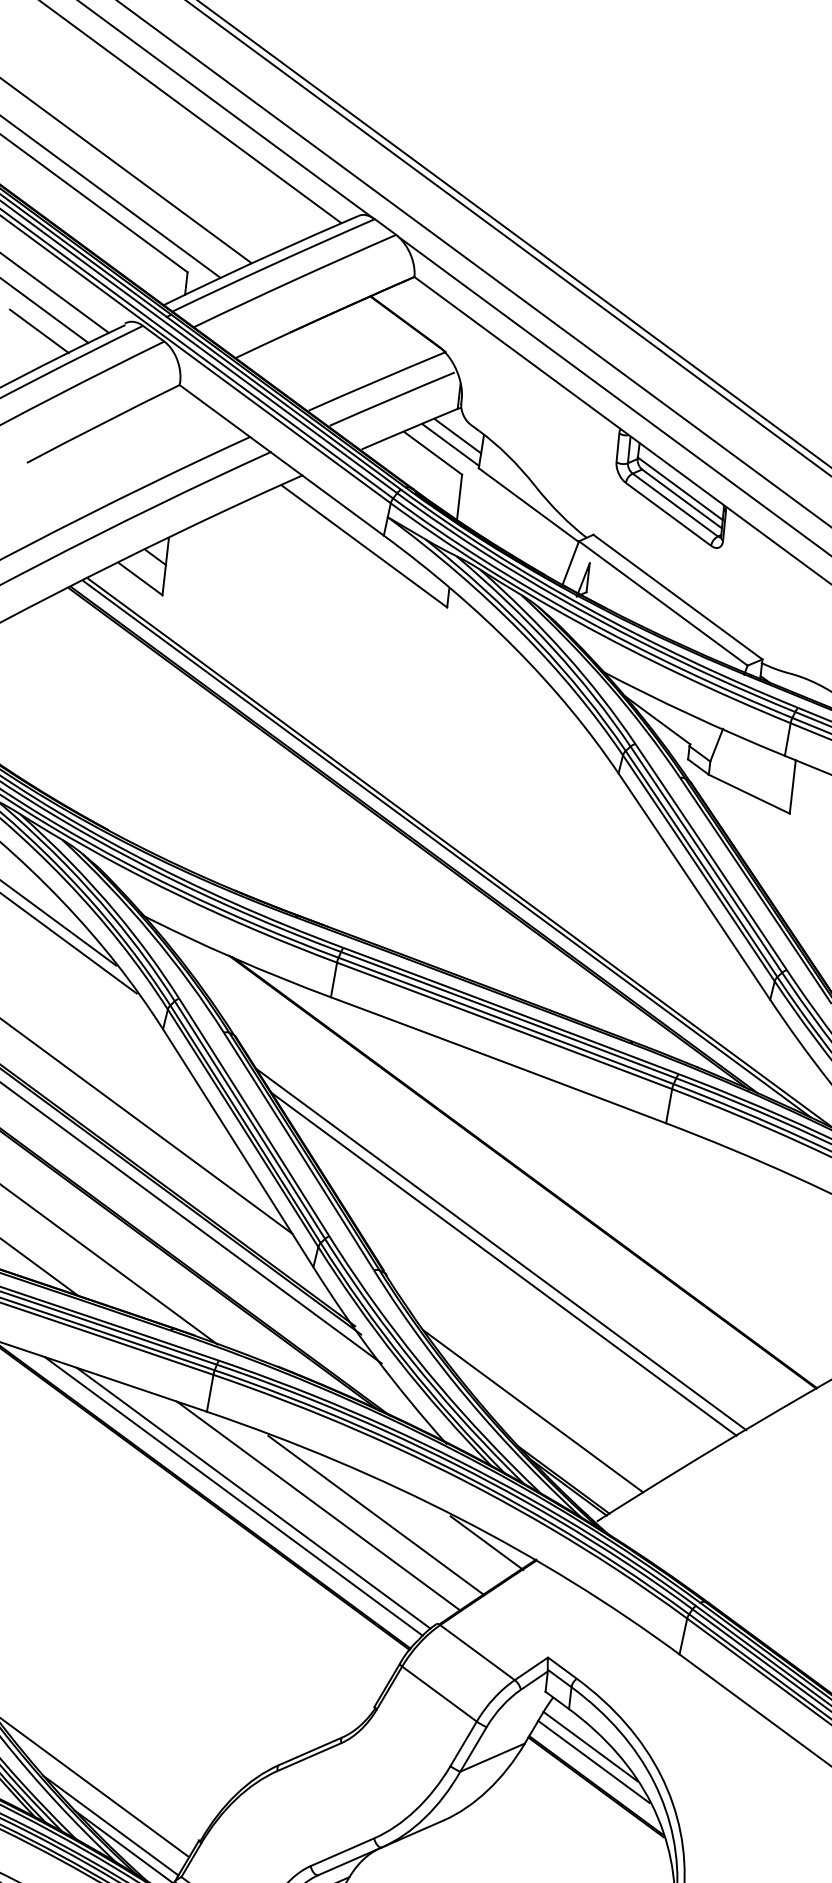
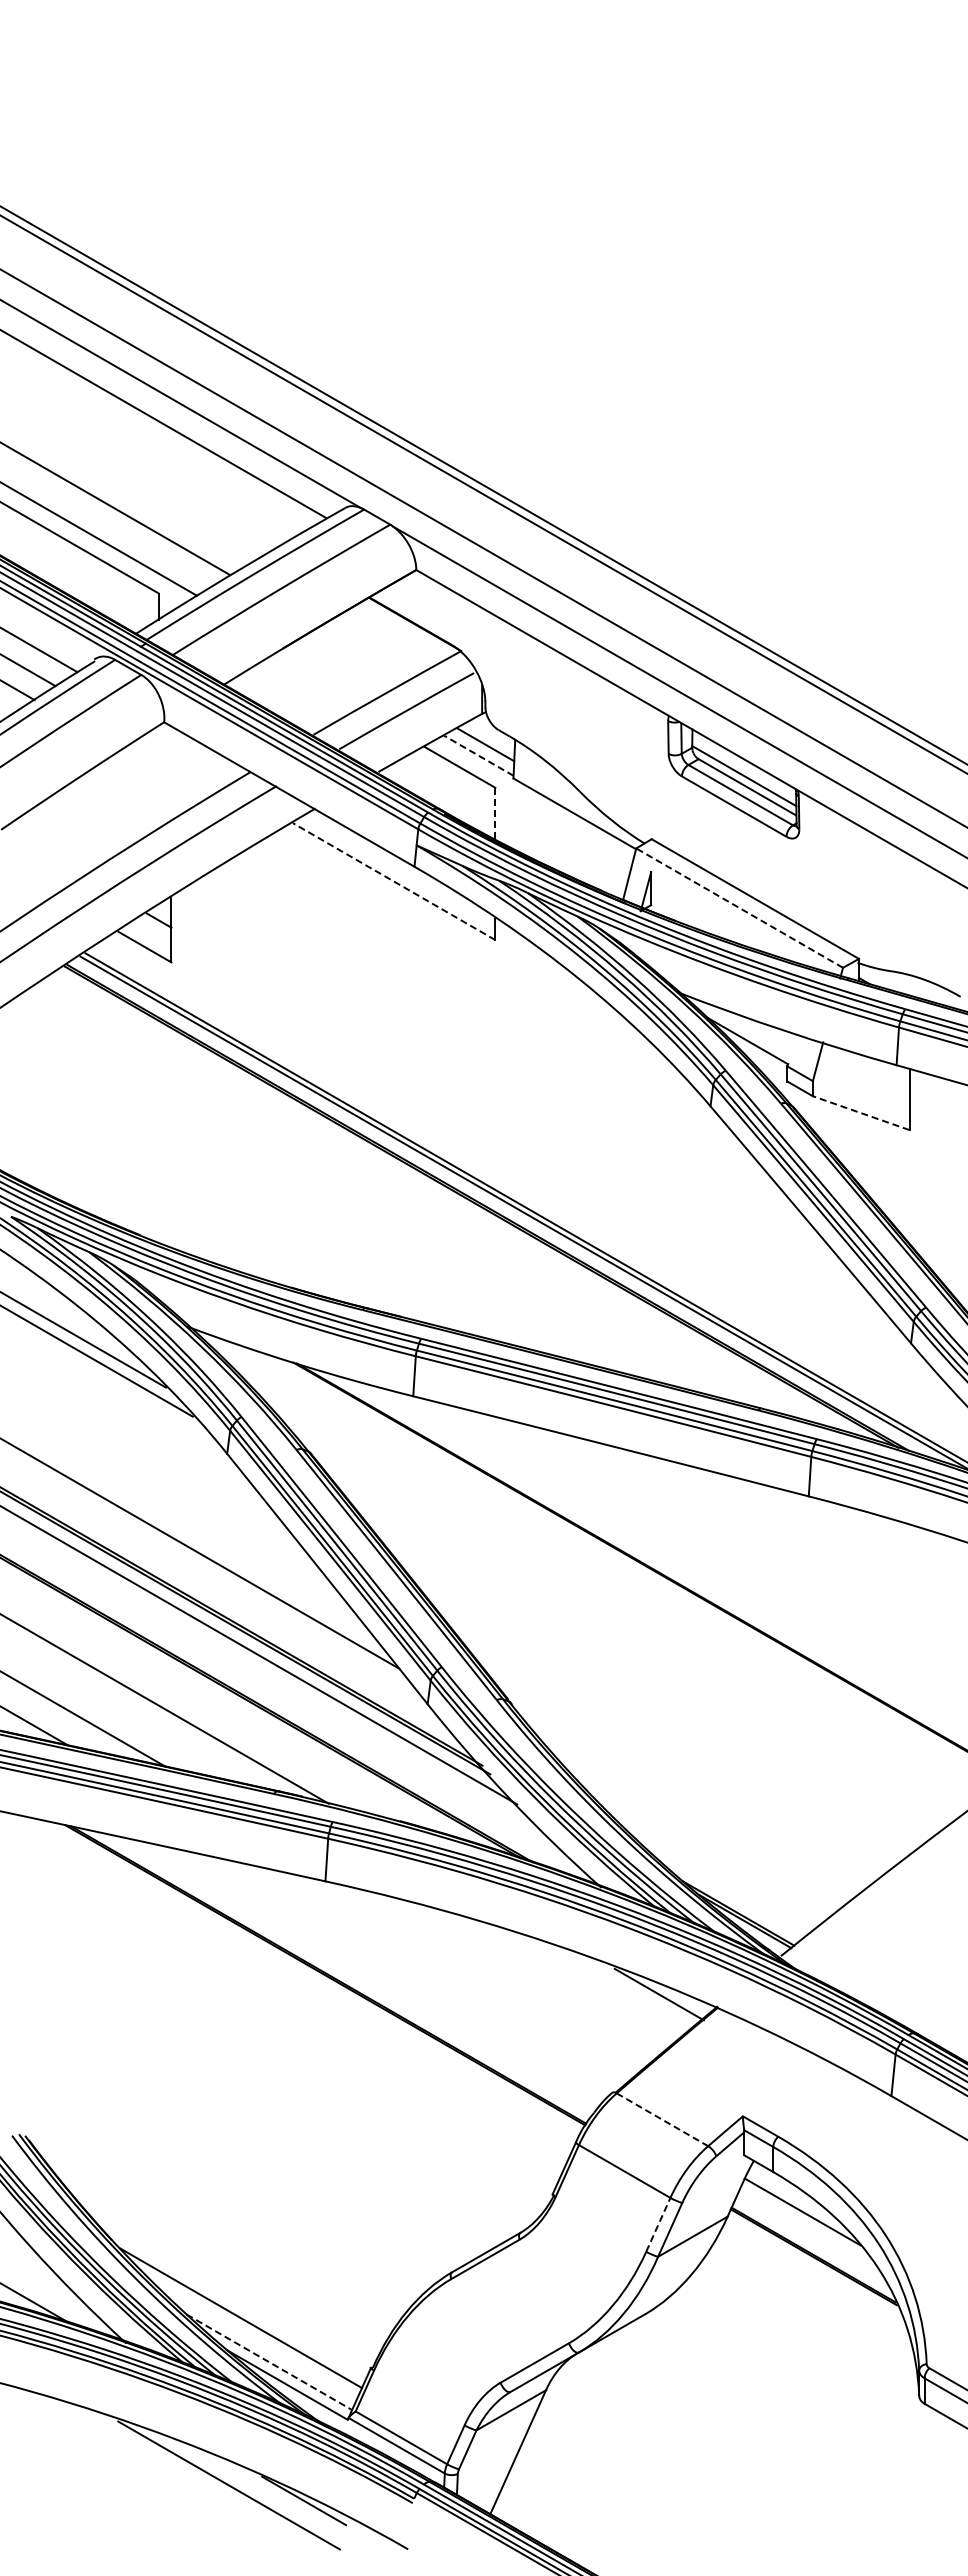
line: (450, 444) -> (478, 755), solid -> dashed
line: (459, 497) -> (495, 813), solid -> dashed
line: (364, 546) -> (394, 881), solid -> dashed
line: (663, 602) -> (739, 907), solid -> dashed
line: (748, 794) -> (860, 1113), solid -> dashed
line: (500, 1248) -> (637, 1659), removed
line: (503, 1264) -> (642, 1676), removed
line: (532, 1411) -> (694, 1839), removed
line: (233, 1496) -> (366, 1973), removed
line: (253, 1498) -> (389, 1973), removed
line: (318, 1505) -> (463, 1973), removed
line: (376, 1514) -> (530, 1976), removed
line: (477, 1652) -> (662, 2119), solid -> dashed
line: (463, 1743) -> (658, 2224), solid -> dashed
line: (593, 1761) -> (807, 2228), removed
line: (111, 1825) -> (269, 2362), solid -> dashed

